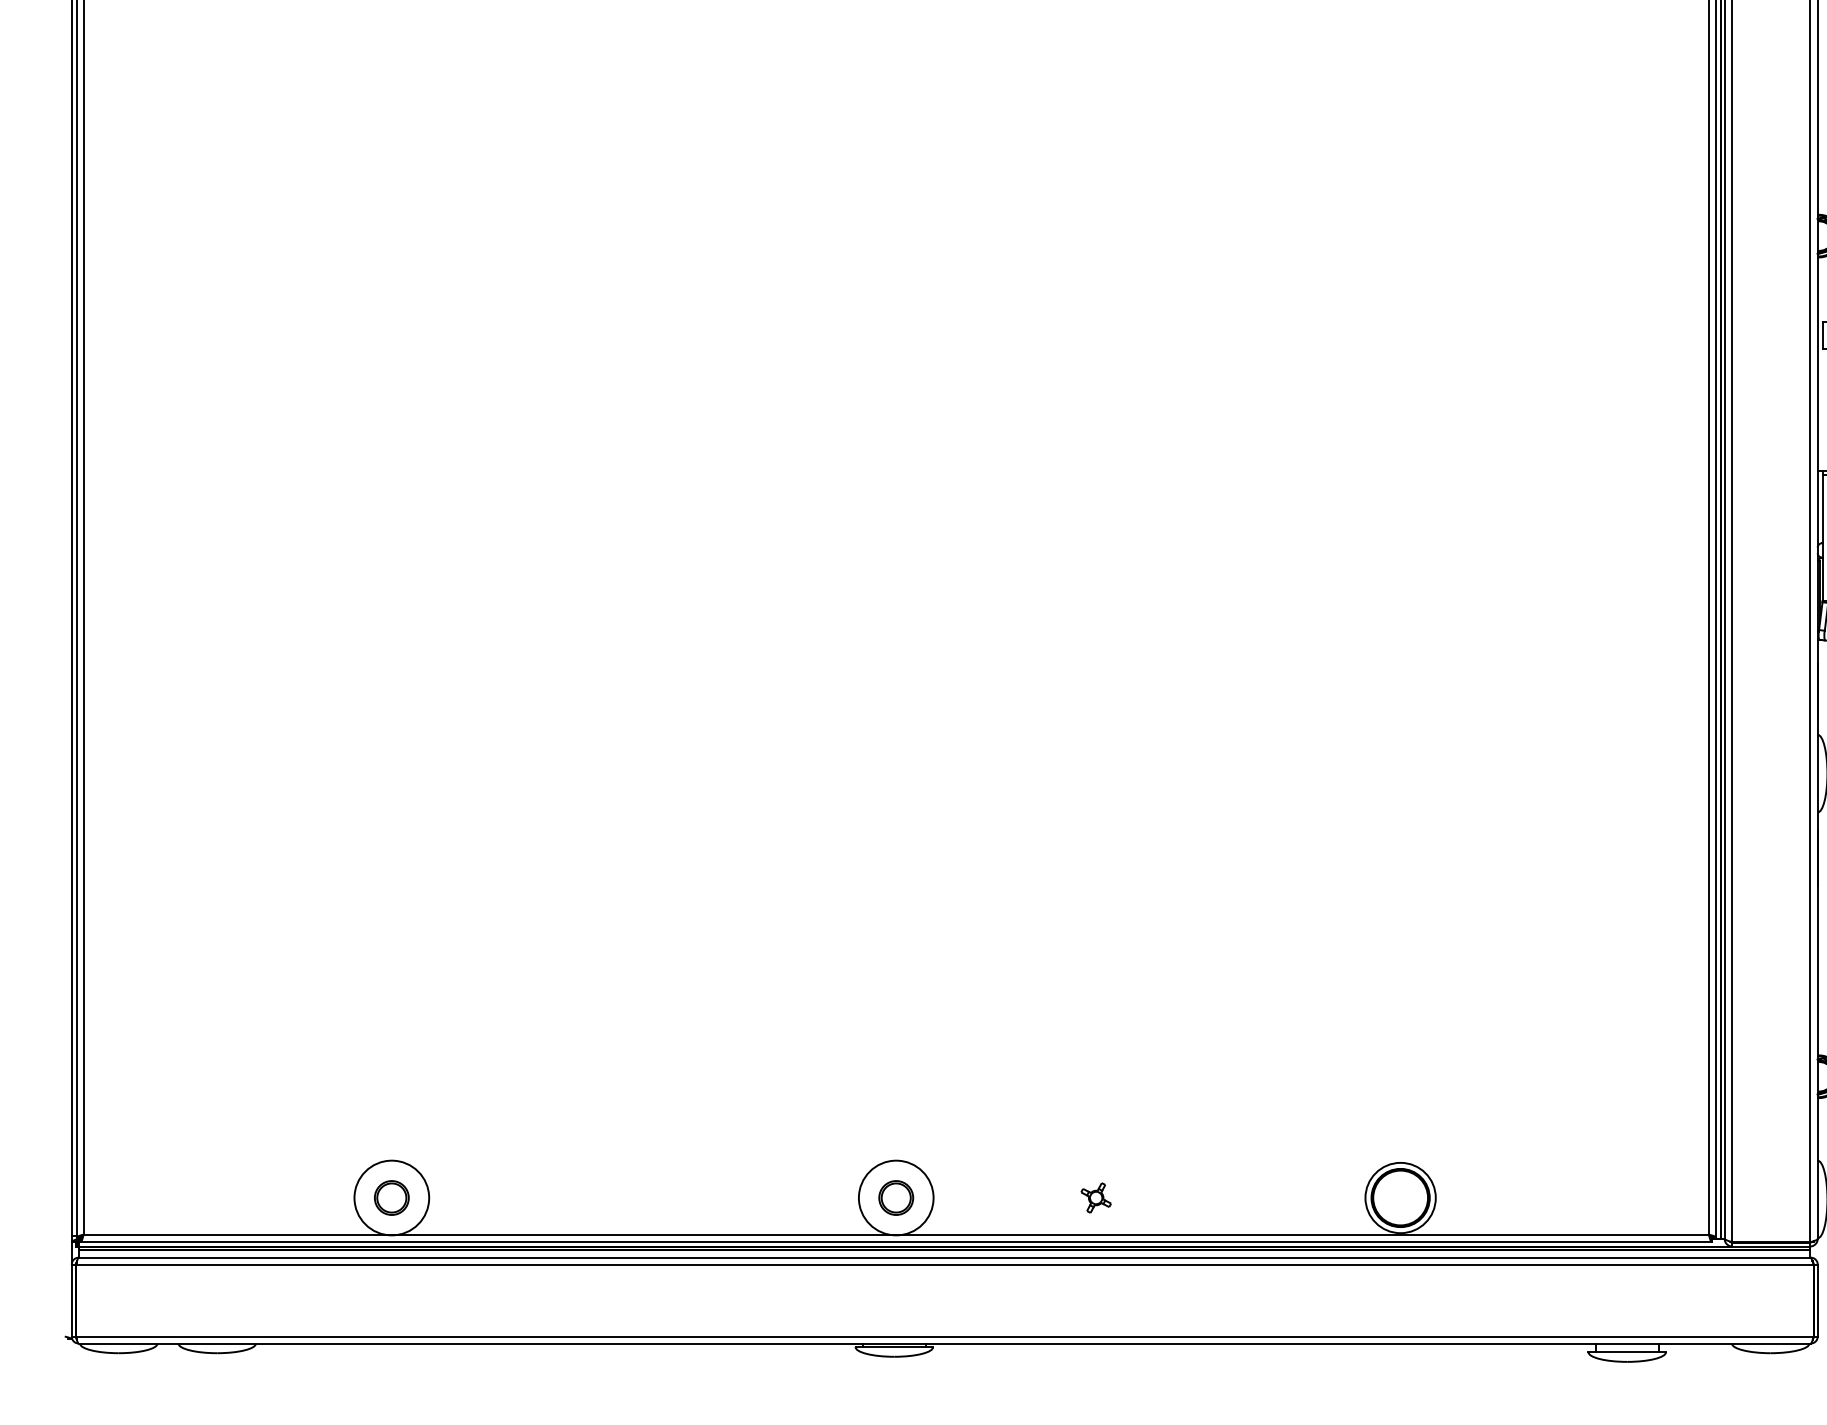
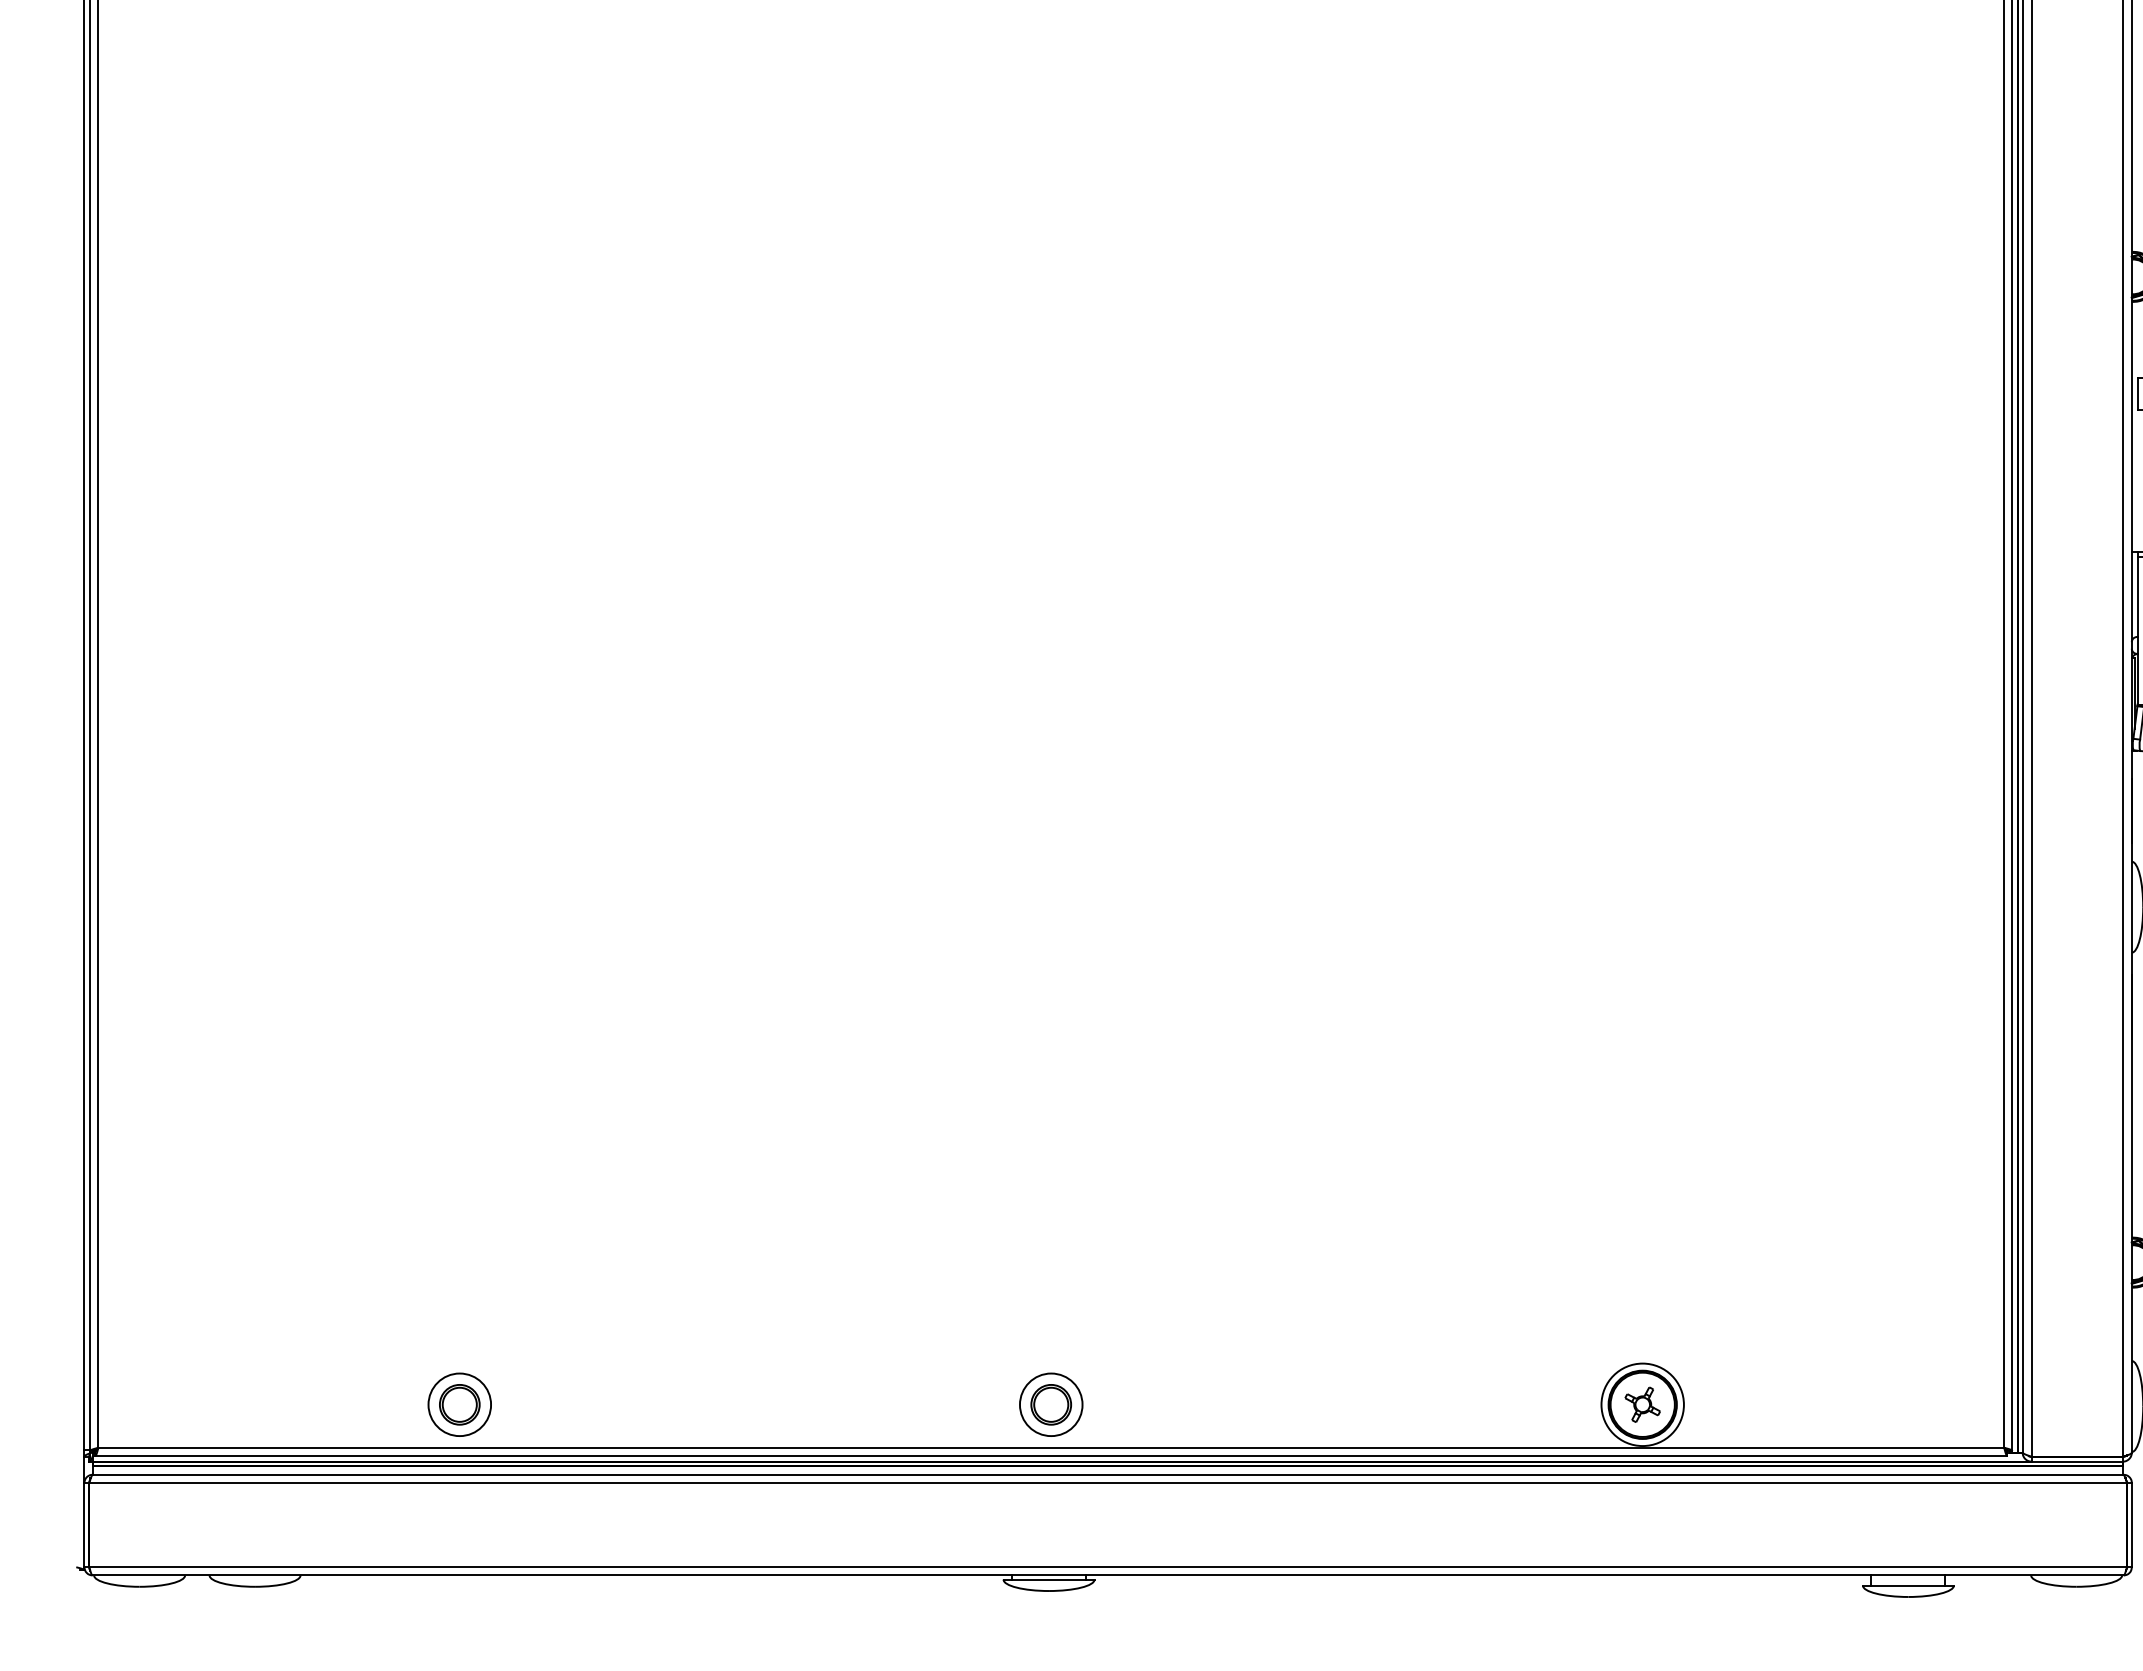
circle: (391, 1197) -> (459, 1404), size x0.71
circle: (895, 1197) -> (1050, 1404), size x0.71
part: (1095, 1197) -> (1642, 1404), moved

